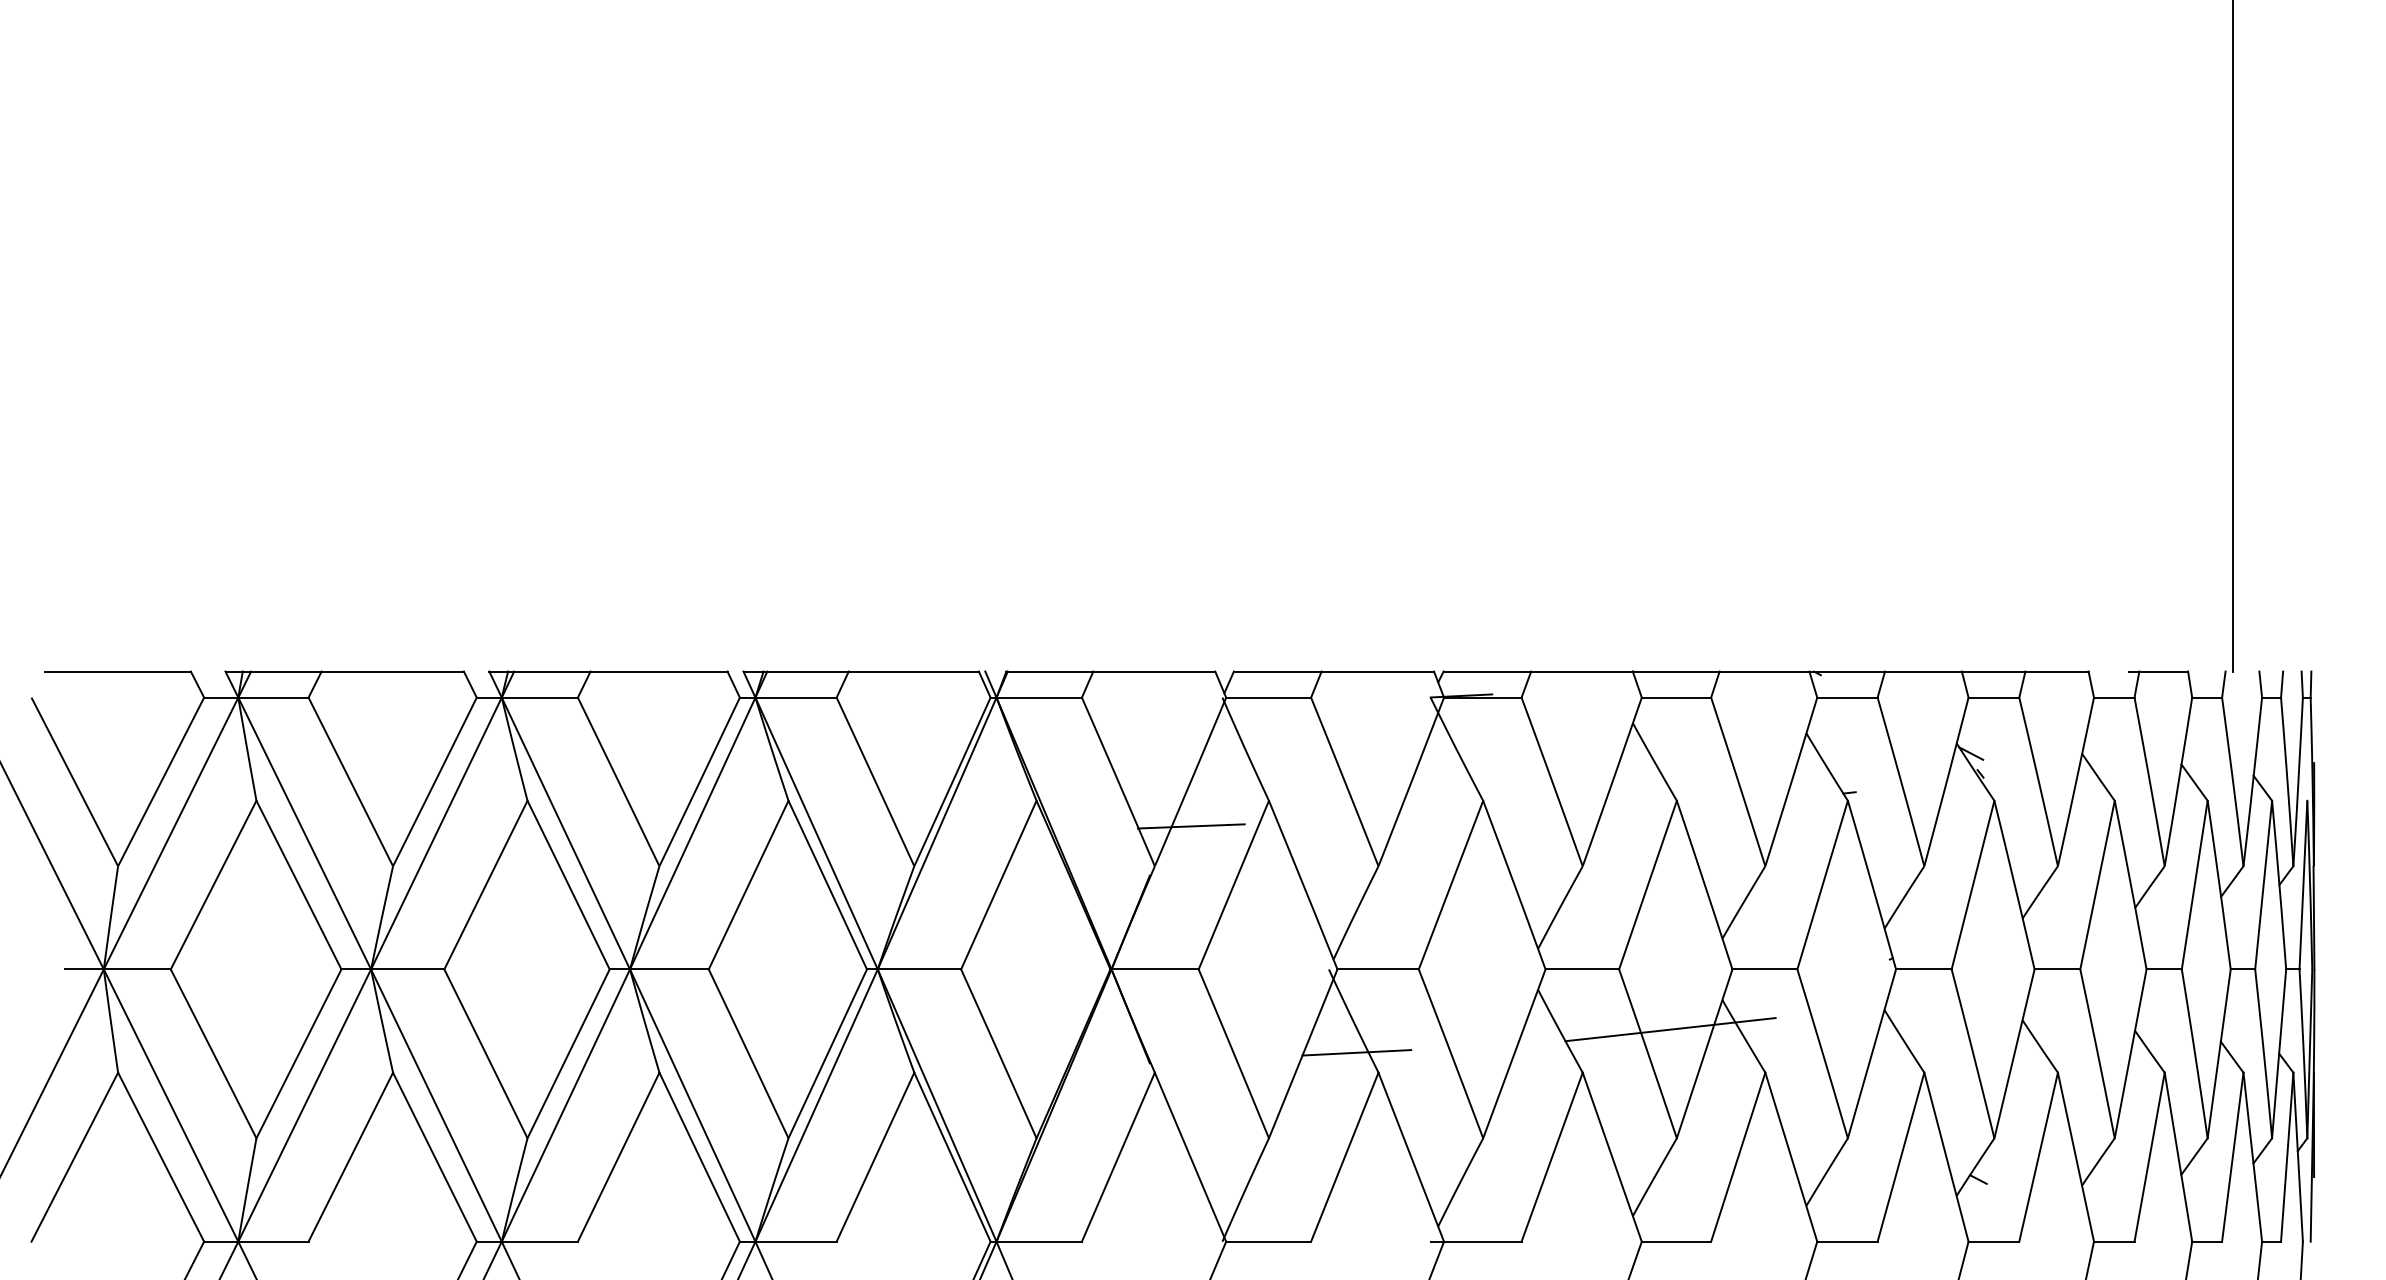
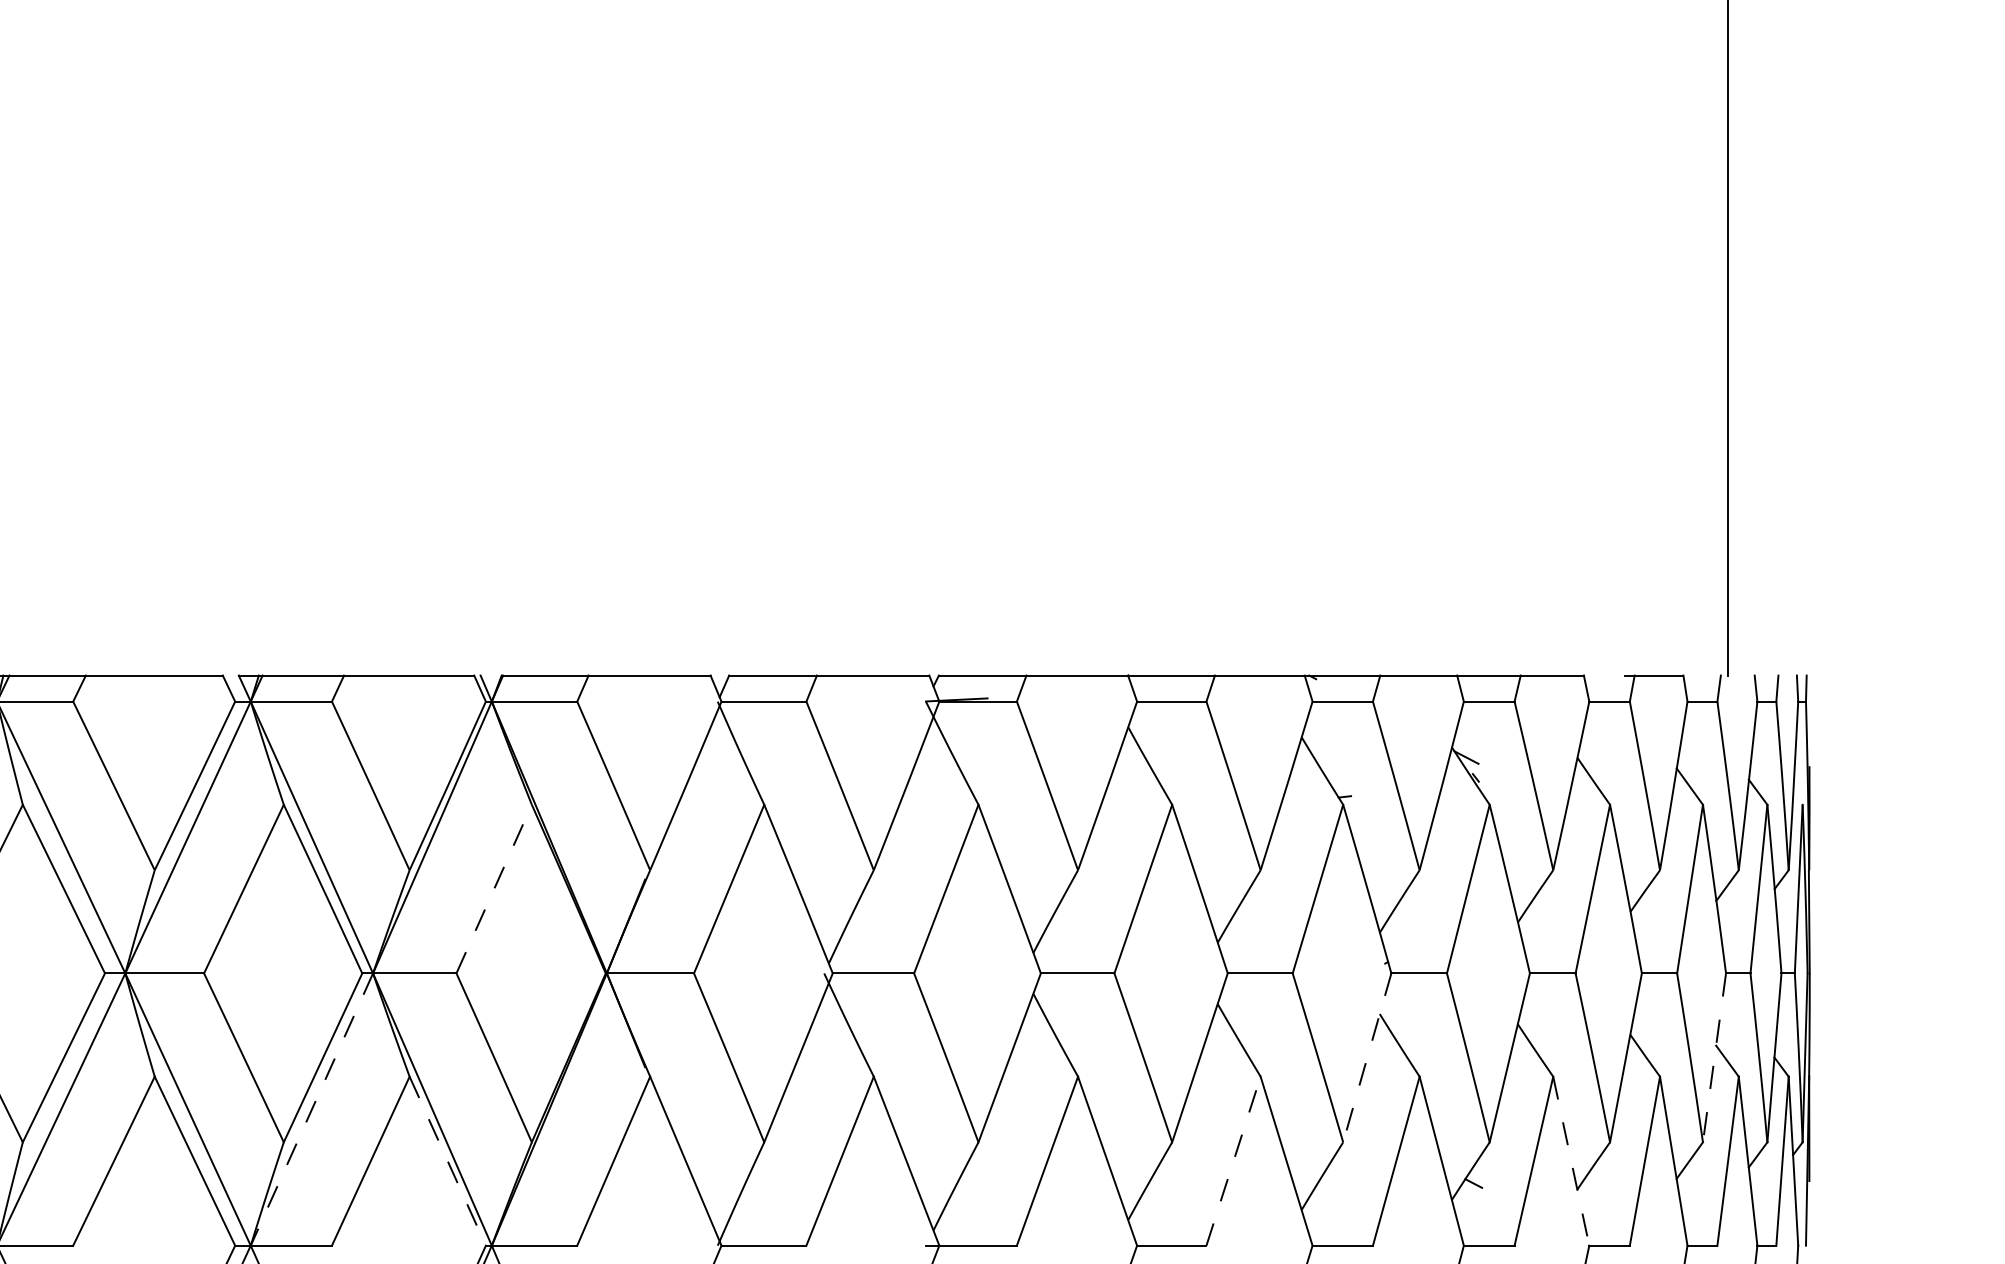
line: (1190, 826) -> (685, 830), removed
line: (999, 884) -> (494, 888), solid -> dashed
line: (1670, 1029) -> (1165, 1033), removed
line: (1356, 1052) -> (851, 1056), removed
line: (1871, 1053) -> (1366, 1057), solid -> dashed
line: (2219, 1054) -> (1714, 1058), solid -> dashed
line: (816, 1106) -> (311, 1110), solid -> dashed
line: (952, 1157) -> (447, 1161), solid -> dashed
line: (1738, 1157) -> (1233, 1161), solid -> dashed
line: (2076, 1157) -> (1571, 1161), solid -> dashed

